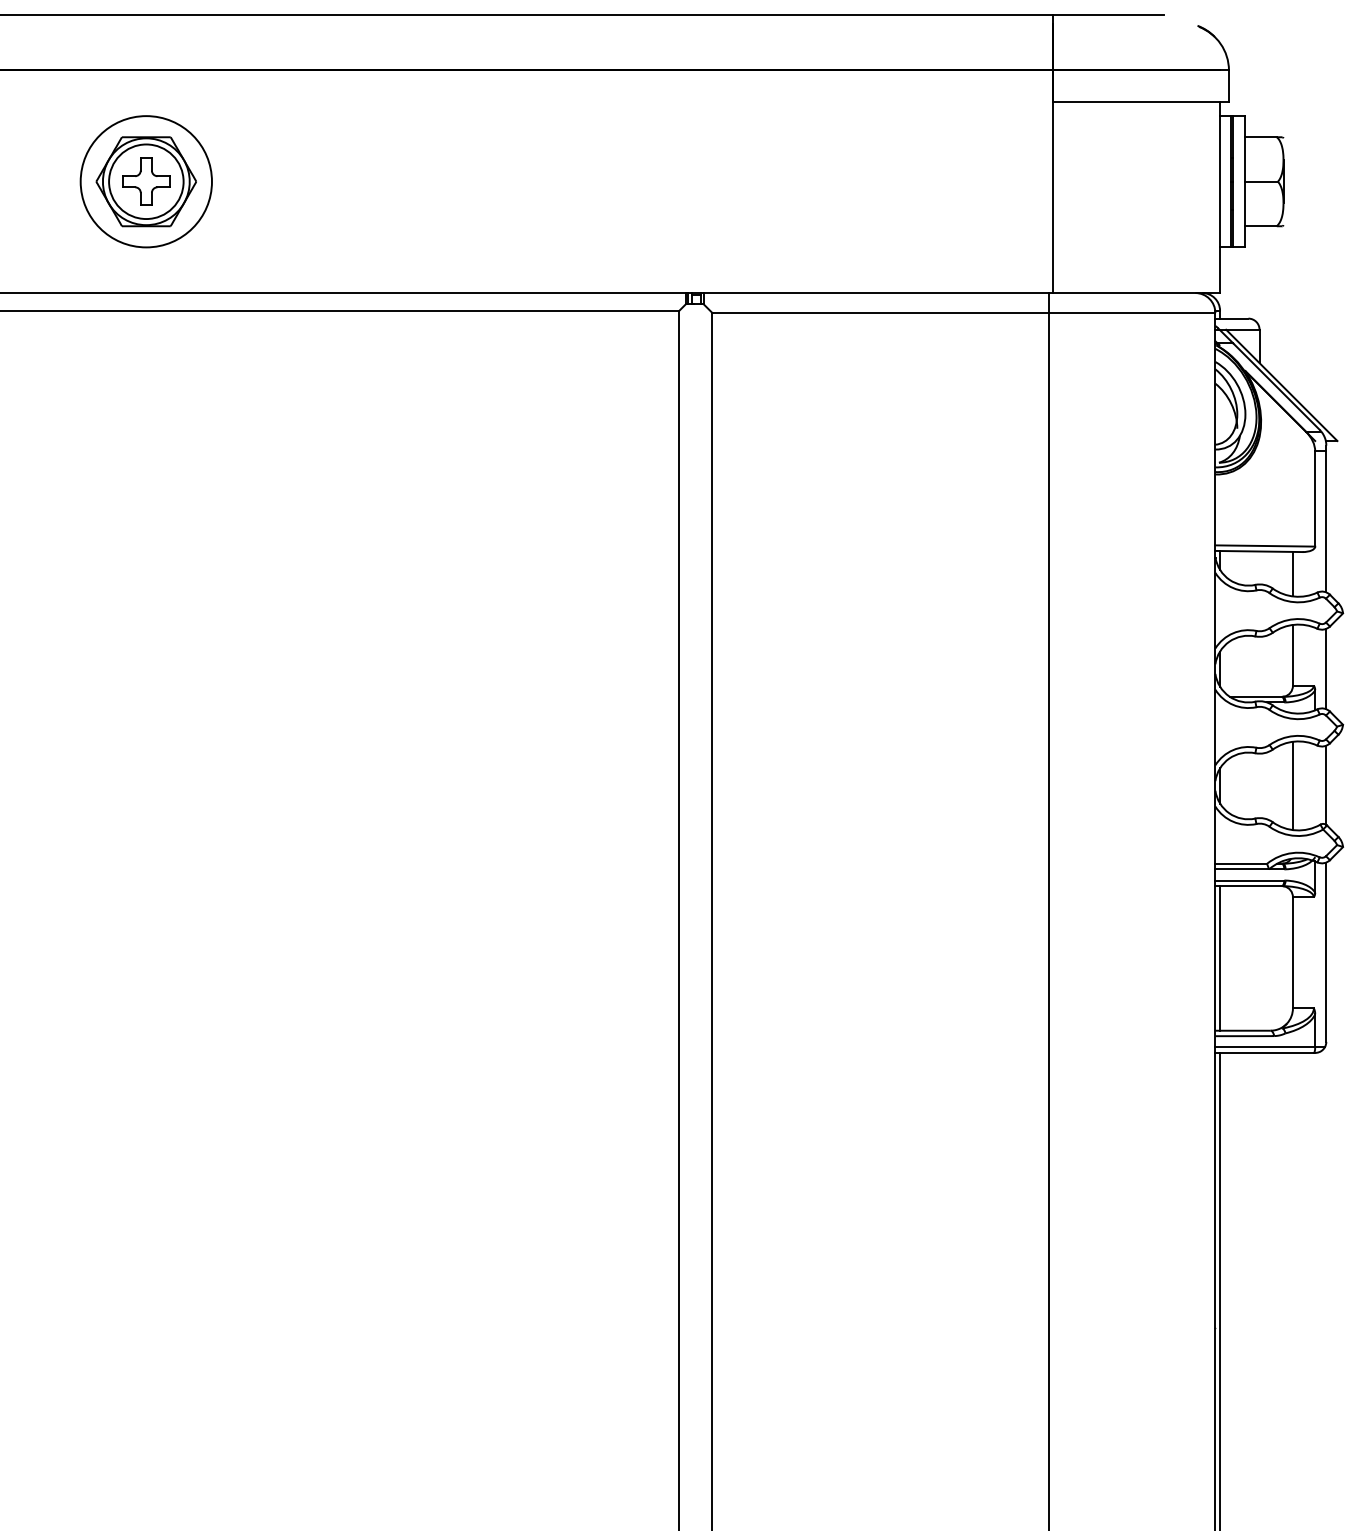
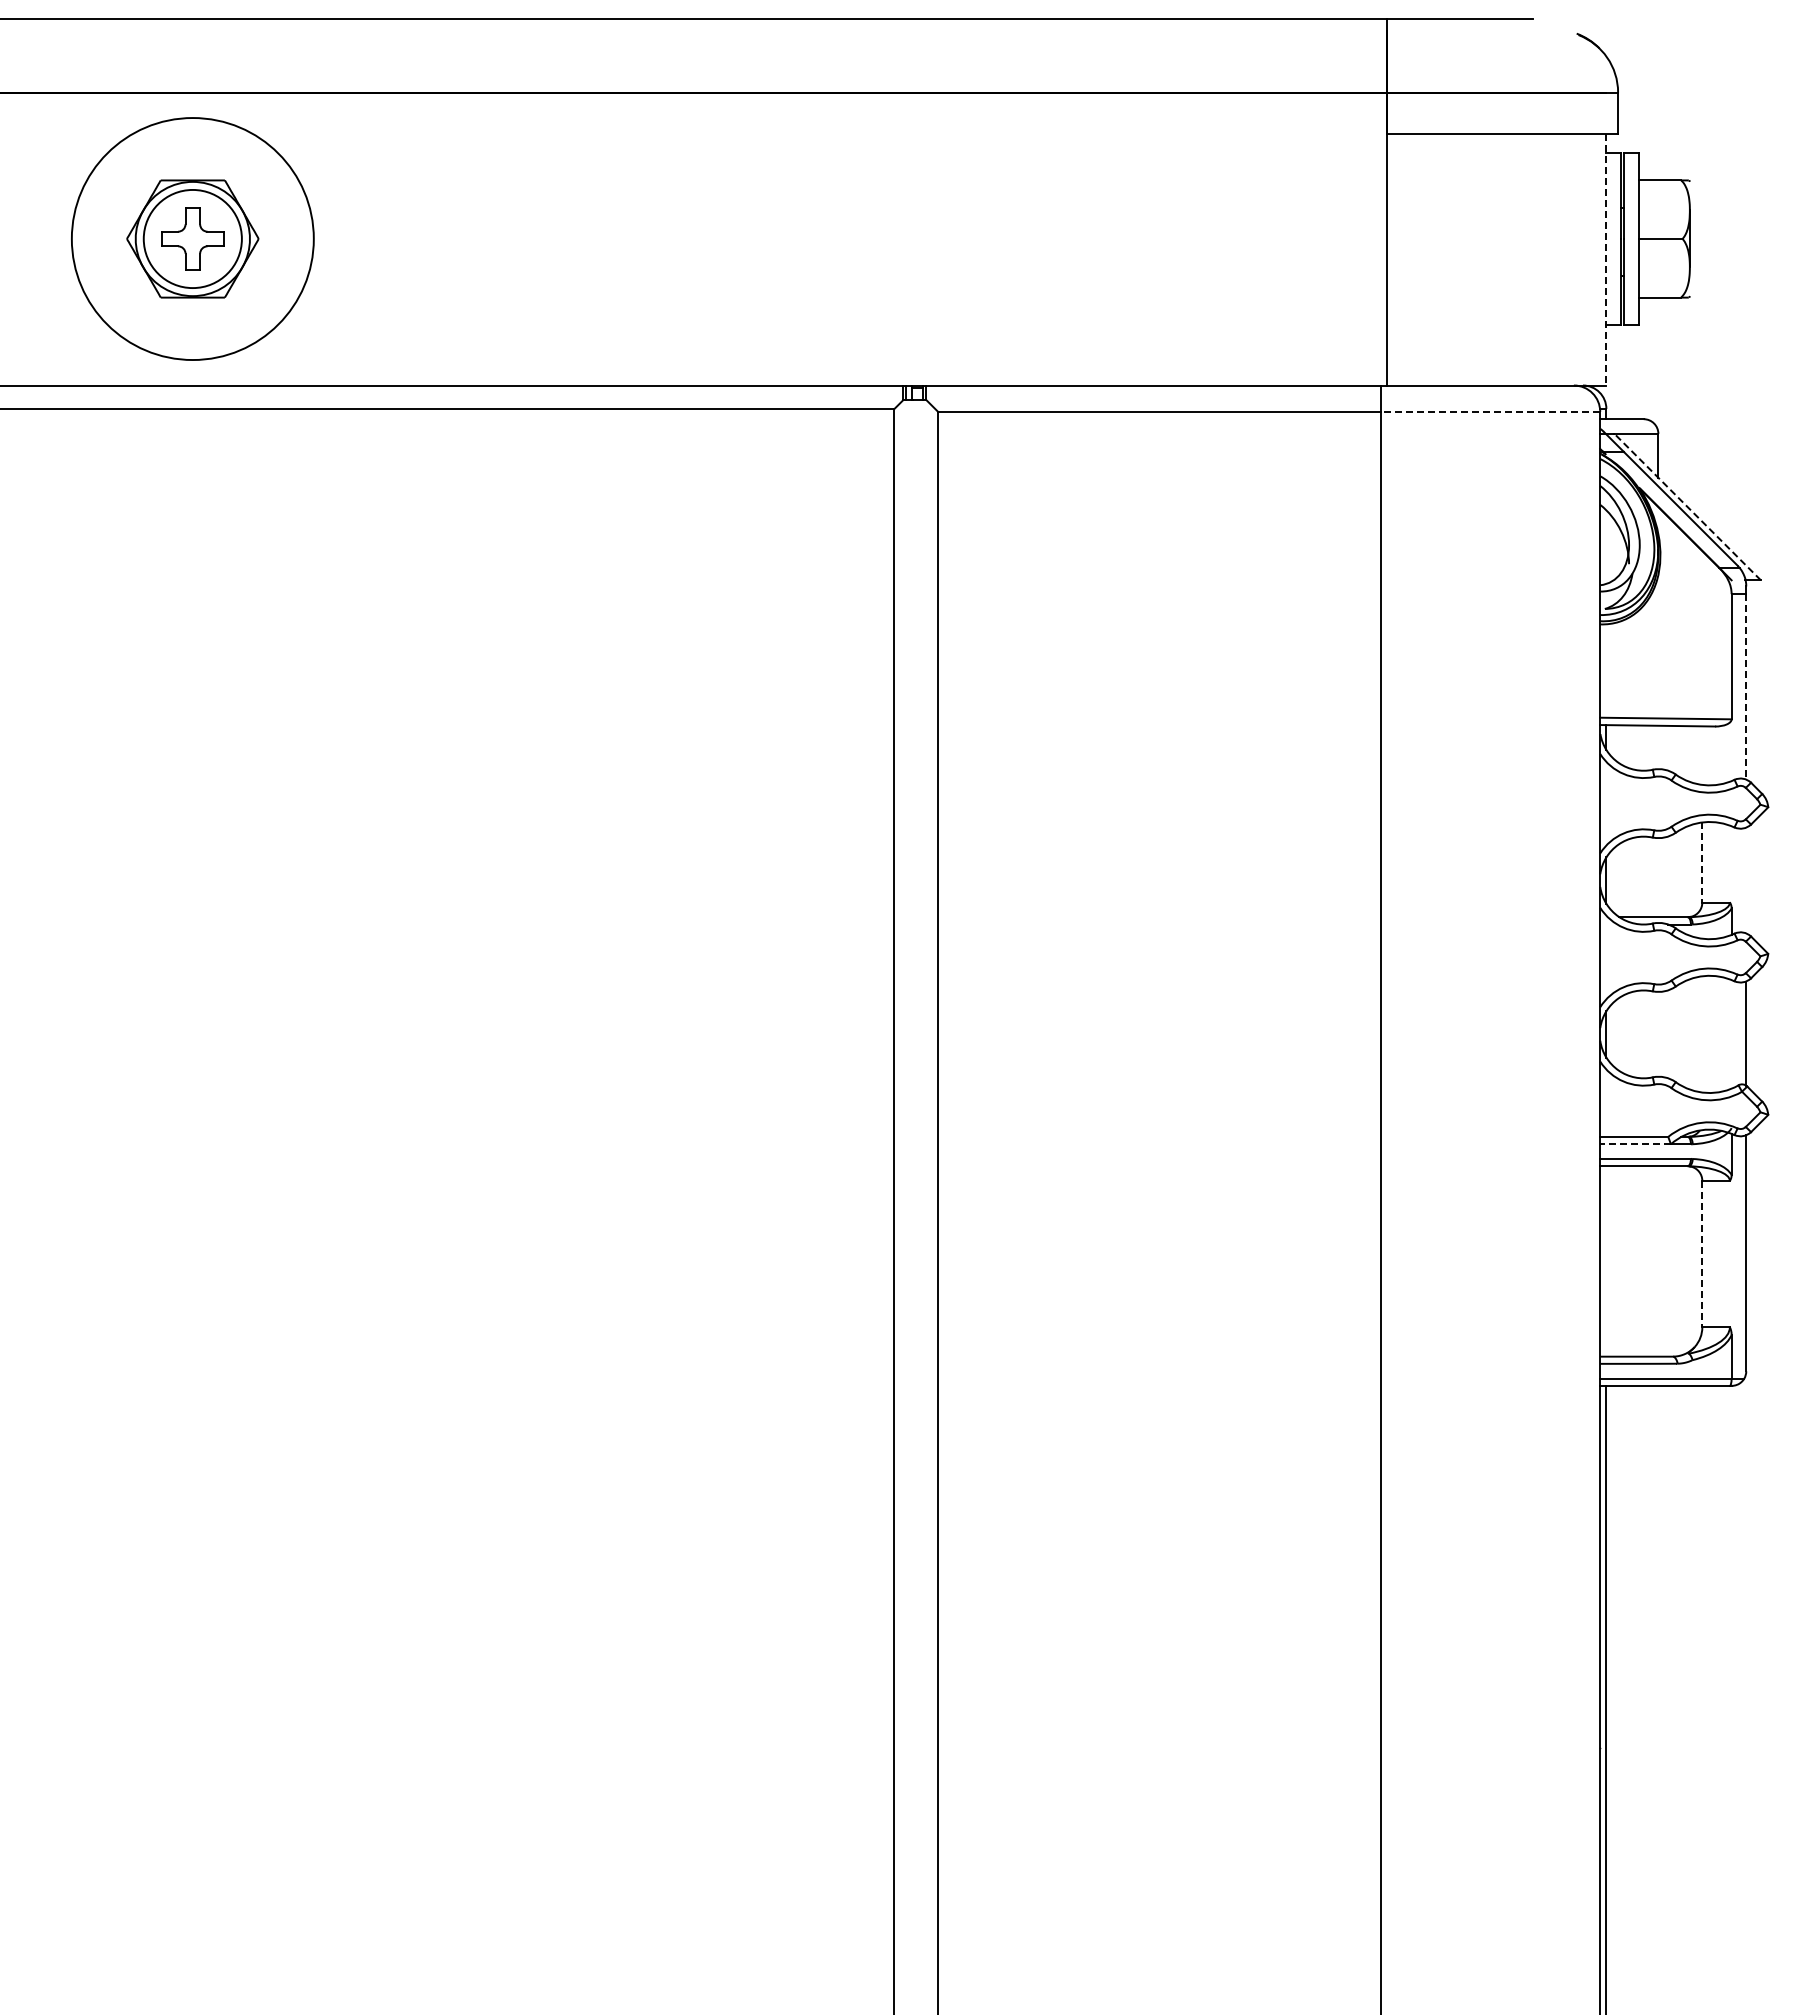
circle: (146, 181) -> (192, 238), size x1.4
line: (1220, 197) -> (1606, 259), solid -> dashed
line: (1132, 312) -> (1490, 411), solid -> dashed
line: (1281, 385) -> (1687, 507), solid -> dashed
line: (1326, 521) -> (1746, 686), solid -> dashed
line: (1293, 574) -> (1702, 755), removed
line: (1293, 656) -> (1702, 863), solid -> dashed
line: (1326, 669) -> (1746, 880), removed
line: (1293, 786) -> (1702, 1034), removed
line: (1242, 869) -> (1635, 1144), solid -> dashed
line: (1293, 953) -> (1702, 1254), solid -> dashed
line: (1220, 958) -> (1606, 1261), removed

